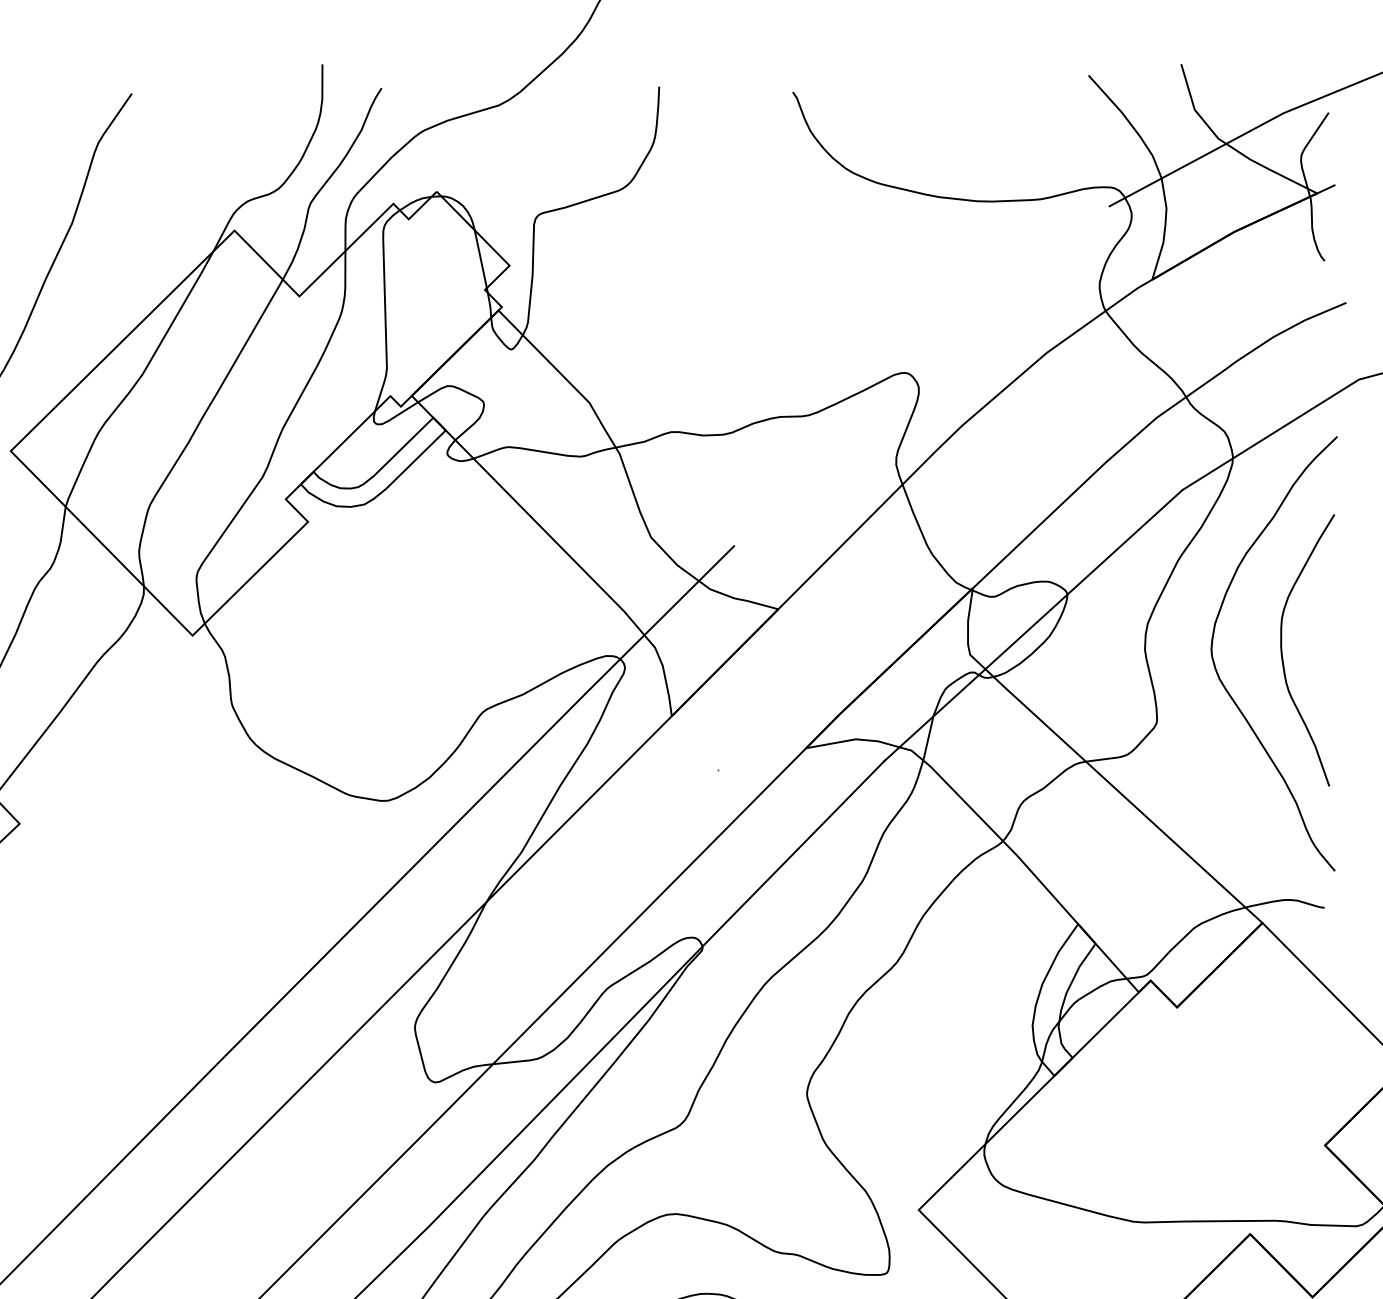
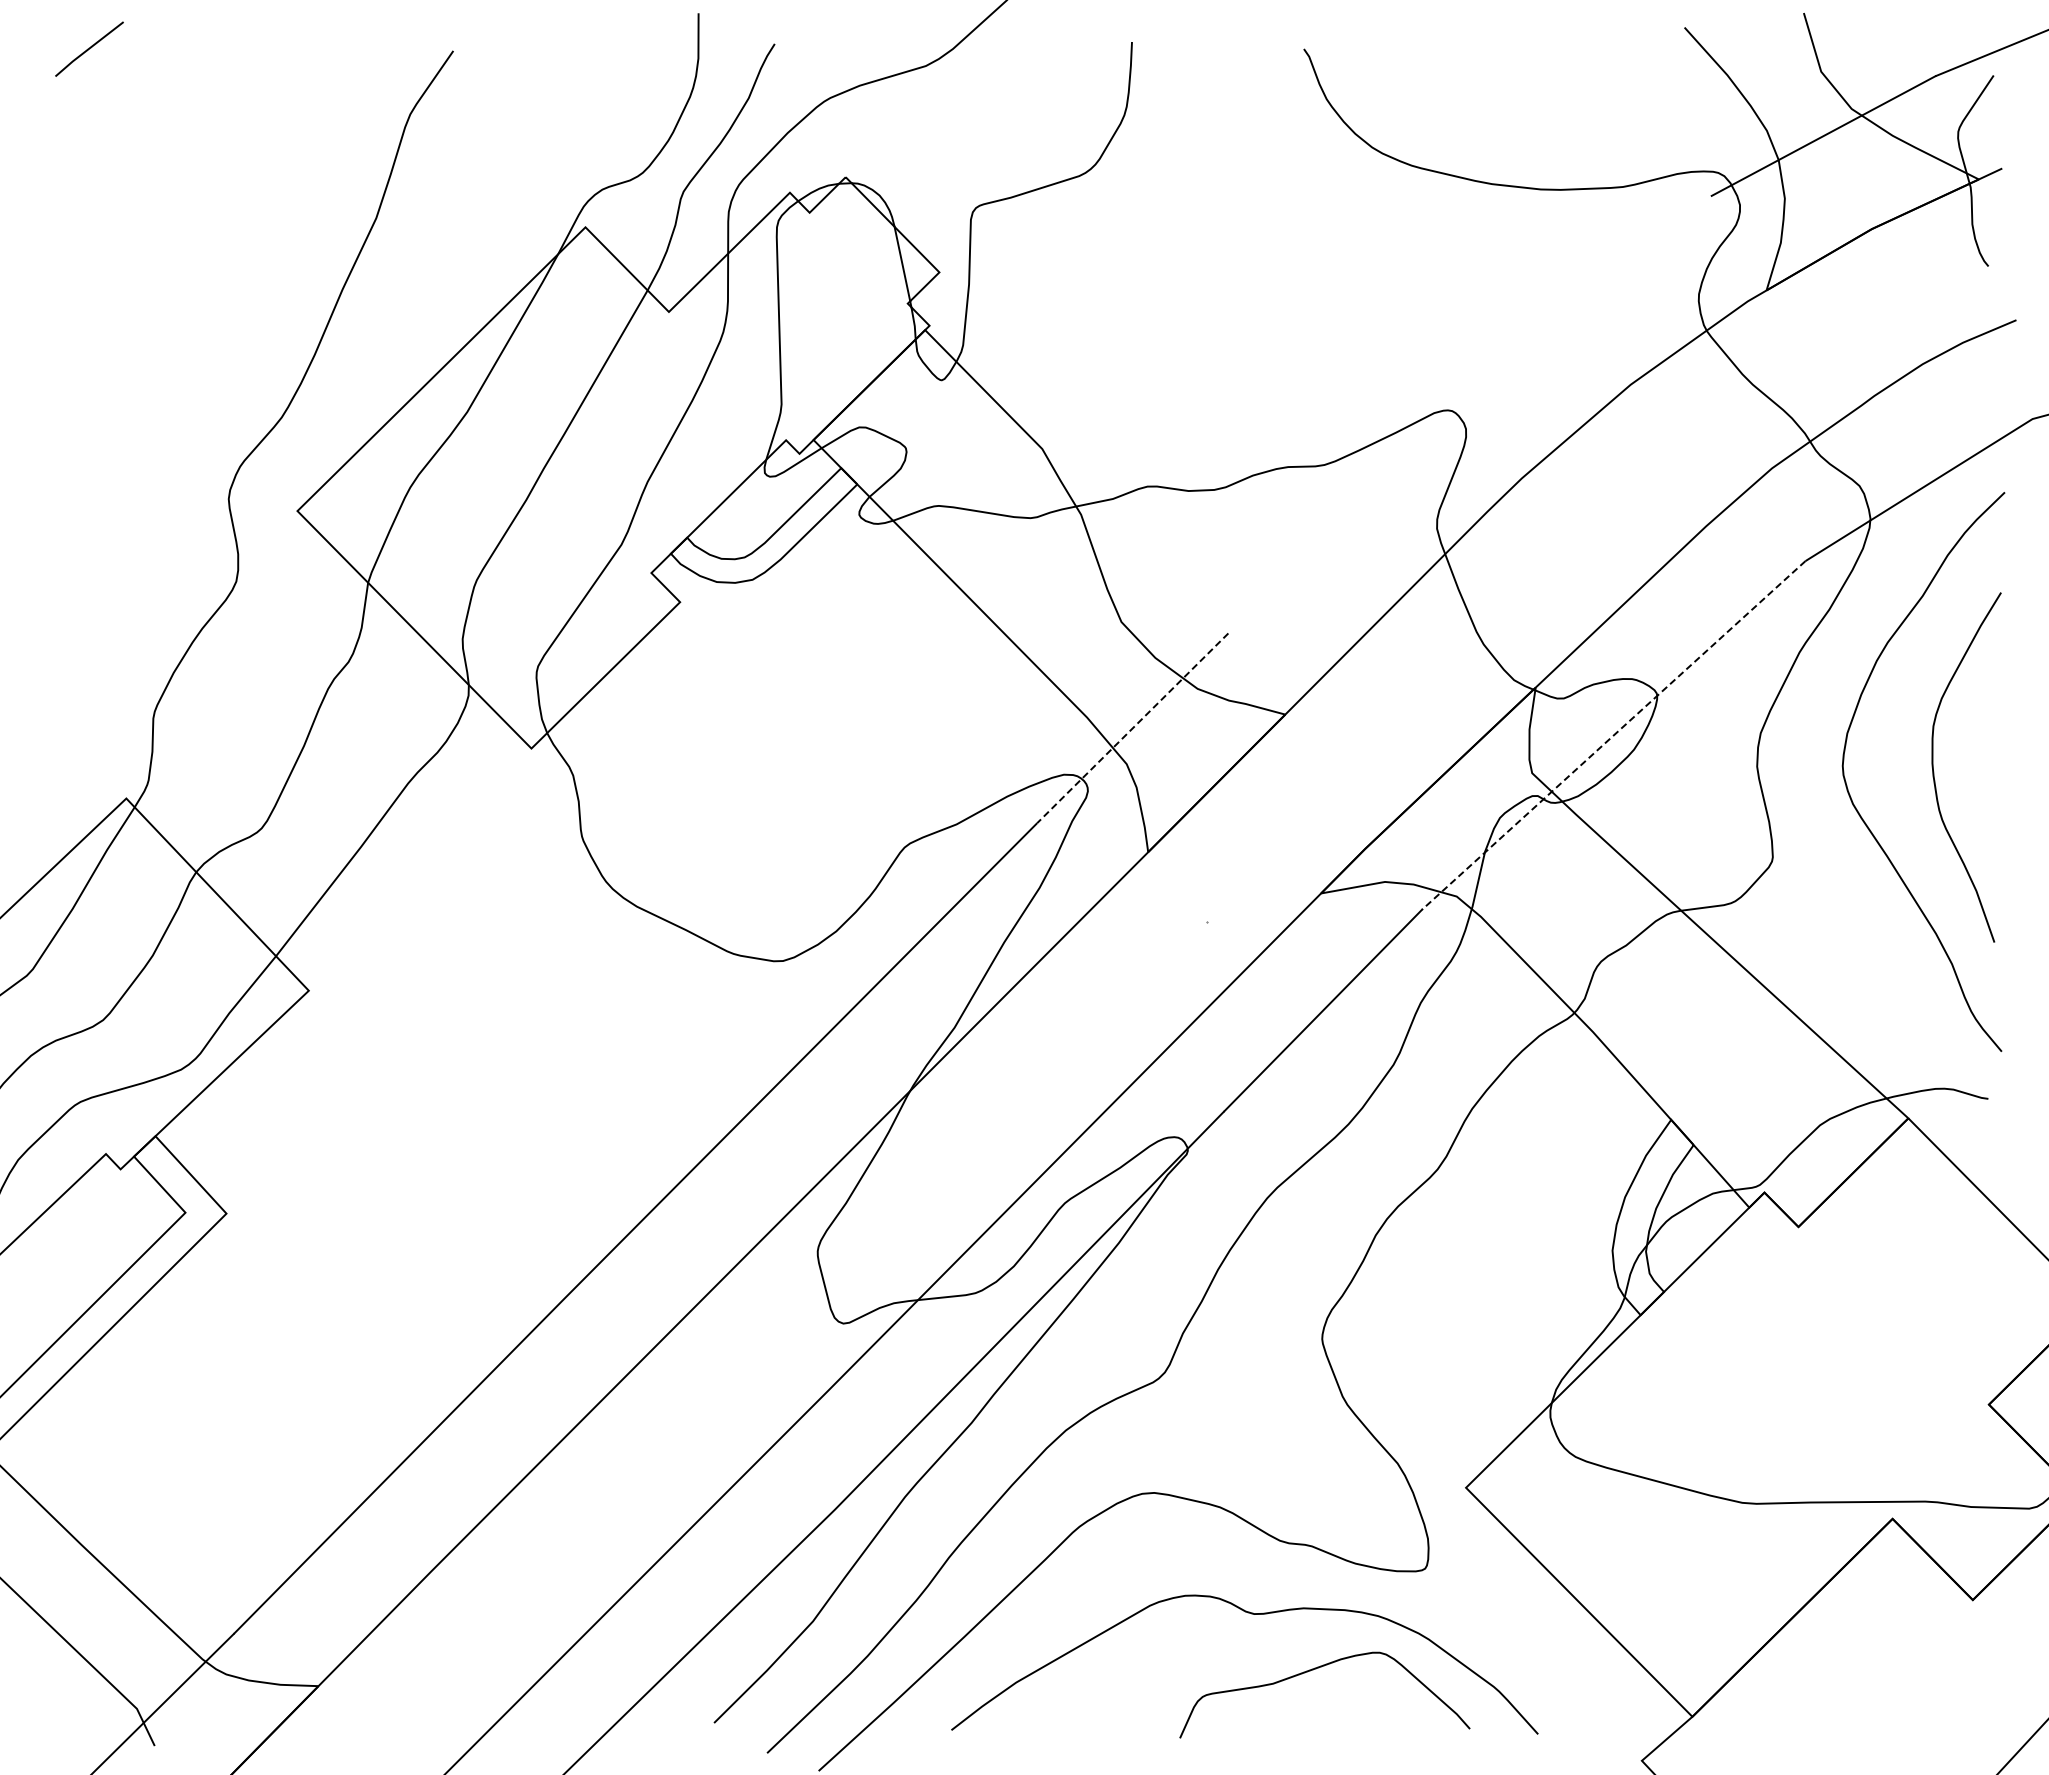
line: (659, 620) -> (1132, 728), solid -> dashed
line: (1033, 625) -> (1613, 735), solid -> dashed

